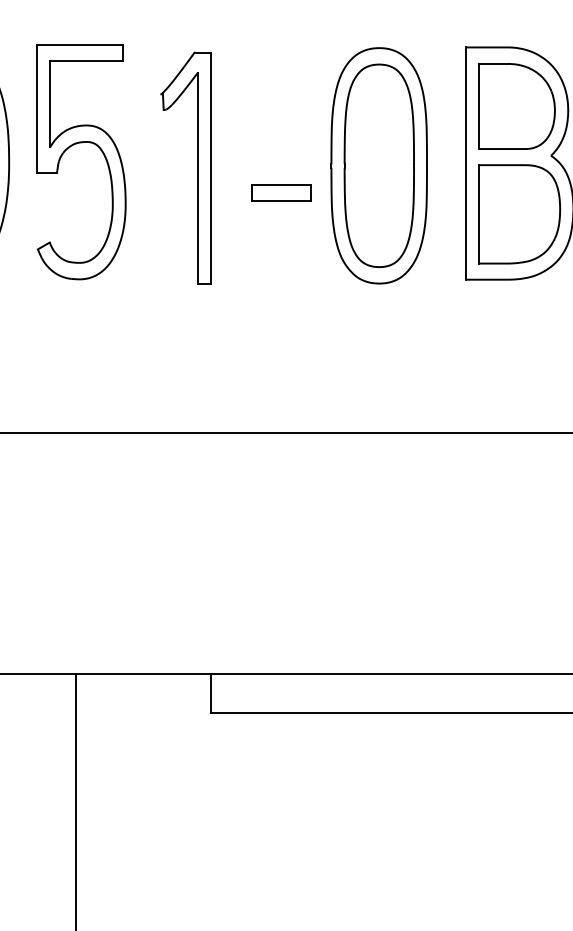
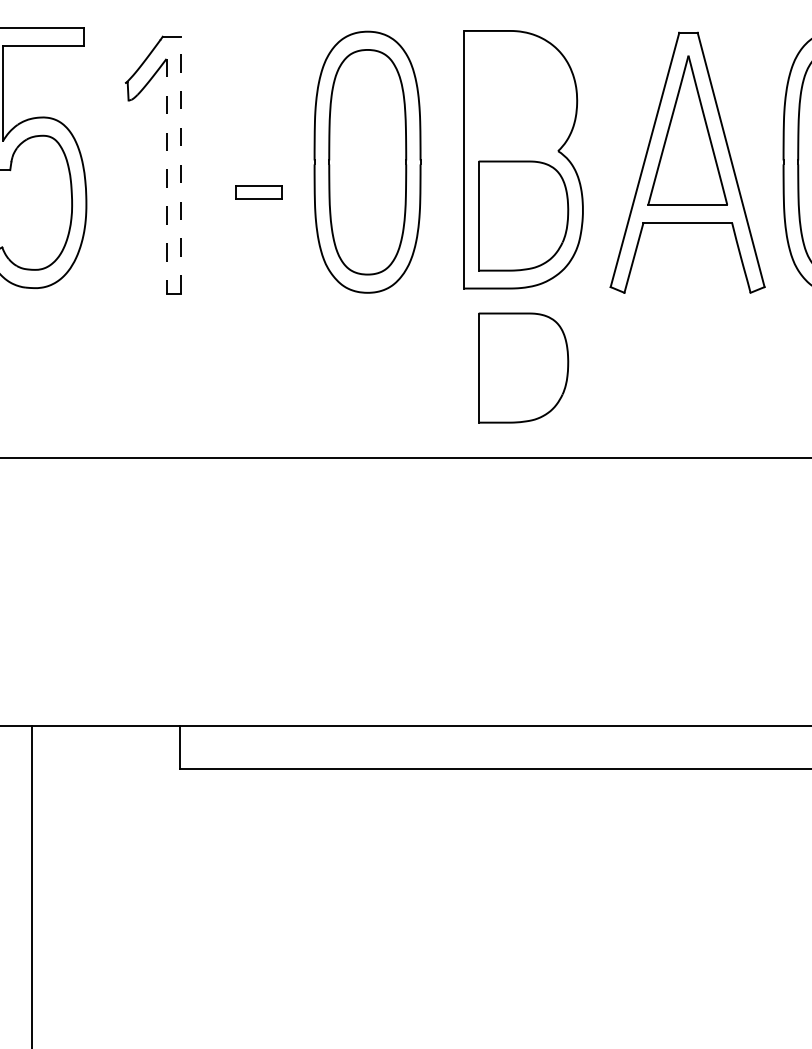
part: (517, 106) -> (520, 96), removed
line: (211, 167) -> (181, 164), solid -> dashed
line: (197, 178) -> (166, 176), solid -> dashed
part: (280, 193) -> (258, 192), size x0.7
part: (519, 350) -> (523, 367), added

